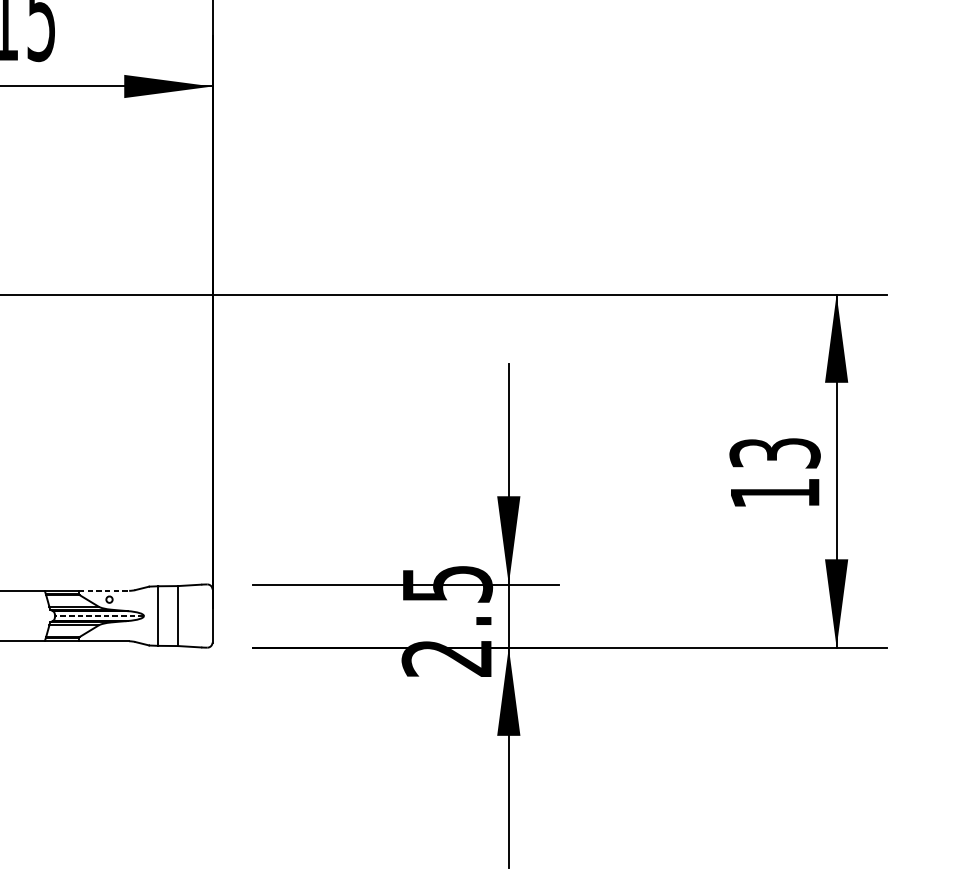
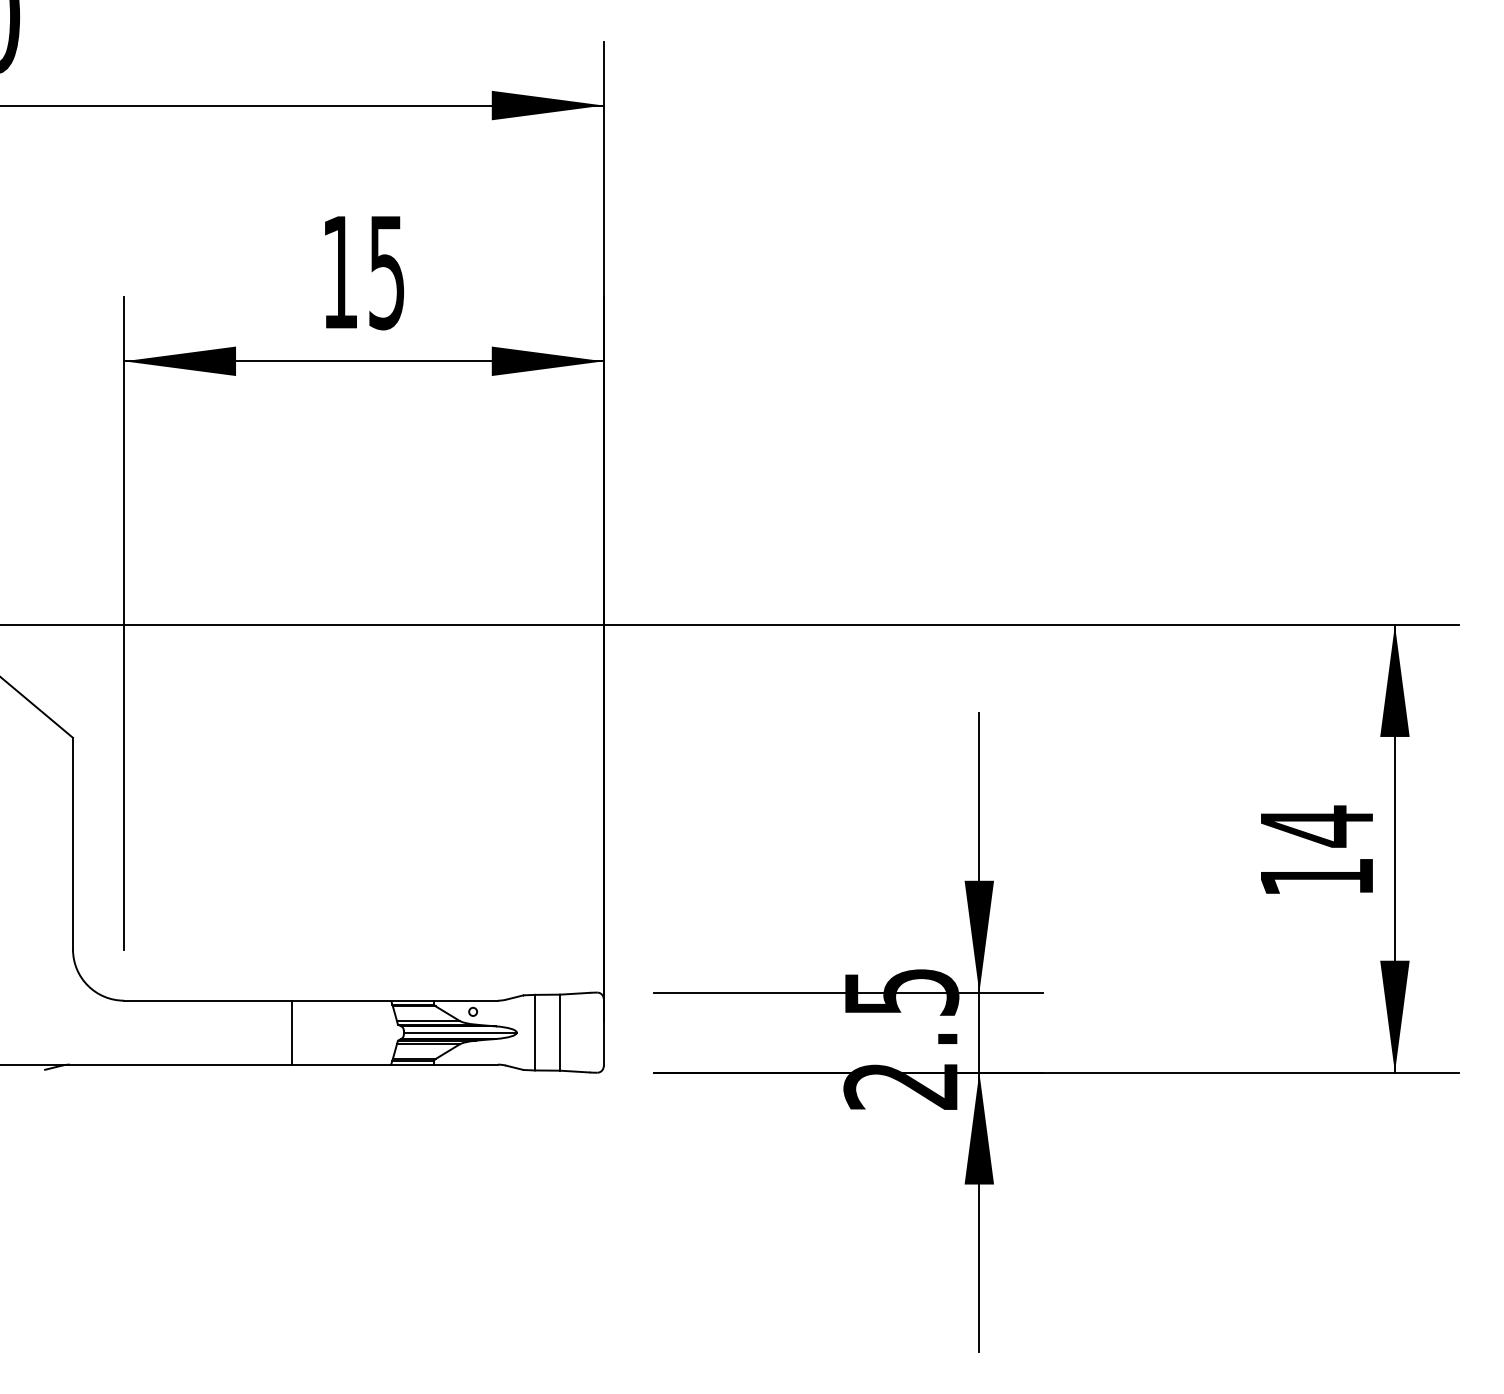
text: (774, 453) -> (1316, 826), 13 -> 14
line: (104, 590) -> (466, 1000), dashed -> solid
line: (98, 615) -> (459, 1032), dashed -> solid

